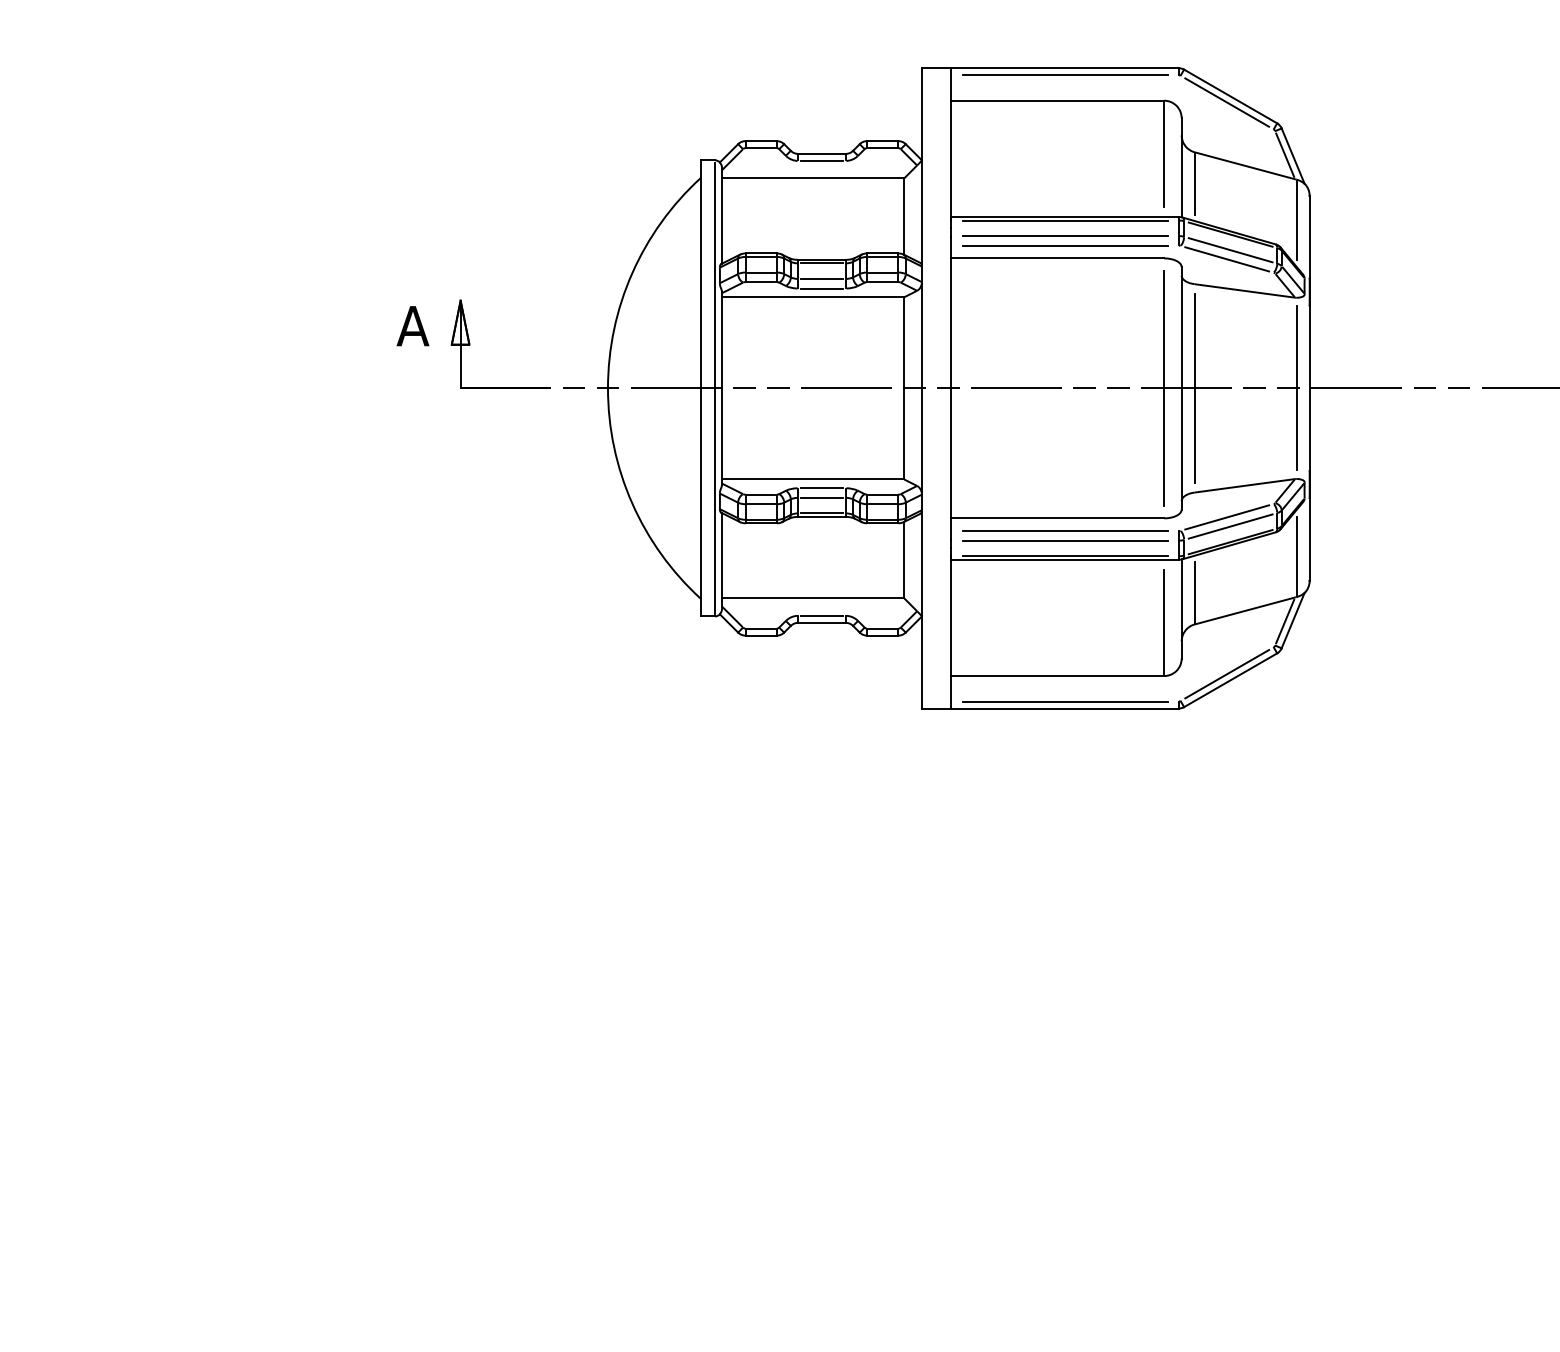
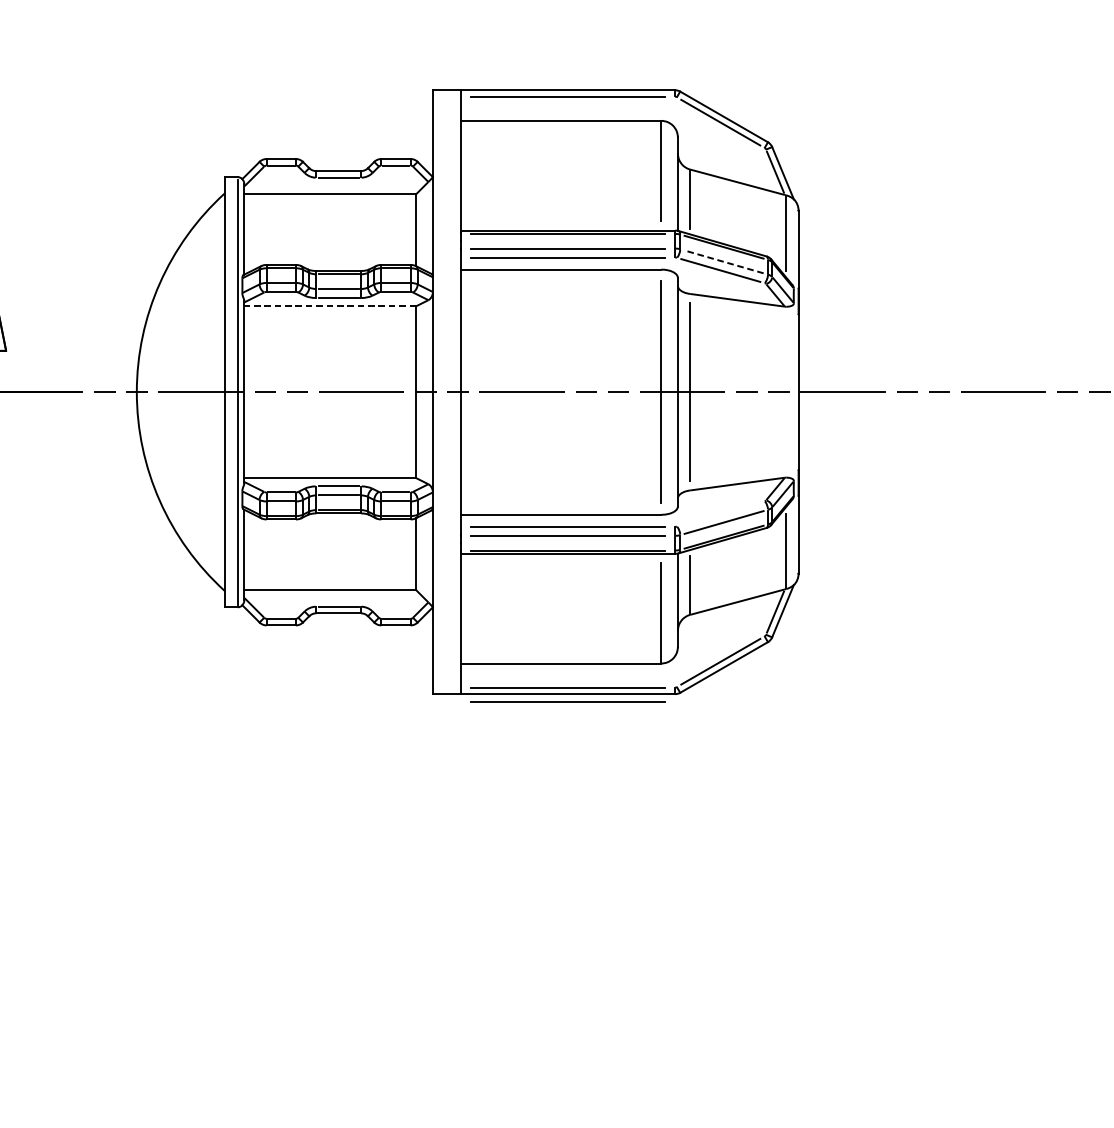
line: (1230, 250) -> (723, 262), solid -> dashed
line: (812, 297) -> (329, 306), solid -> dashed
line: (1296, 388) -> (786, 392), removed
line: (1227, 517) -> (721, 513), removed
line: (1065, 716) -> (568, 701), added

